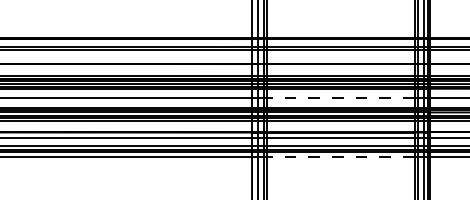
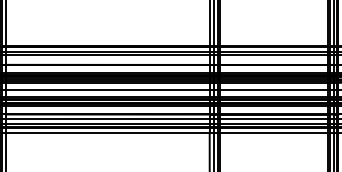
line: (341, 97) -> (274, 89), dashed -> solid
line: (341, 157) -> (274, 132), dashed -> solid

